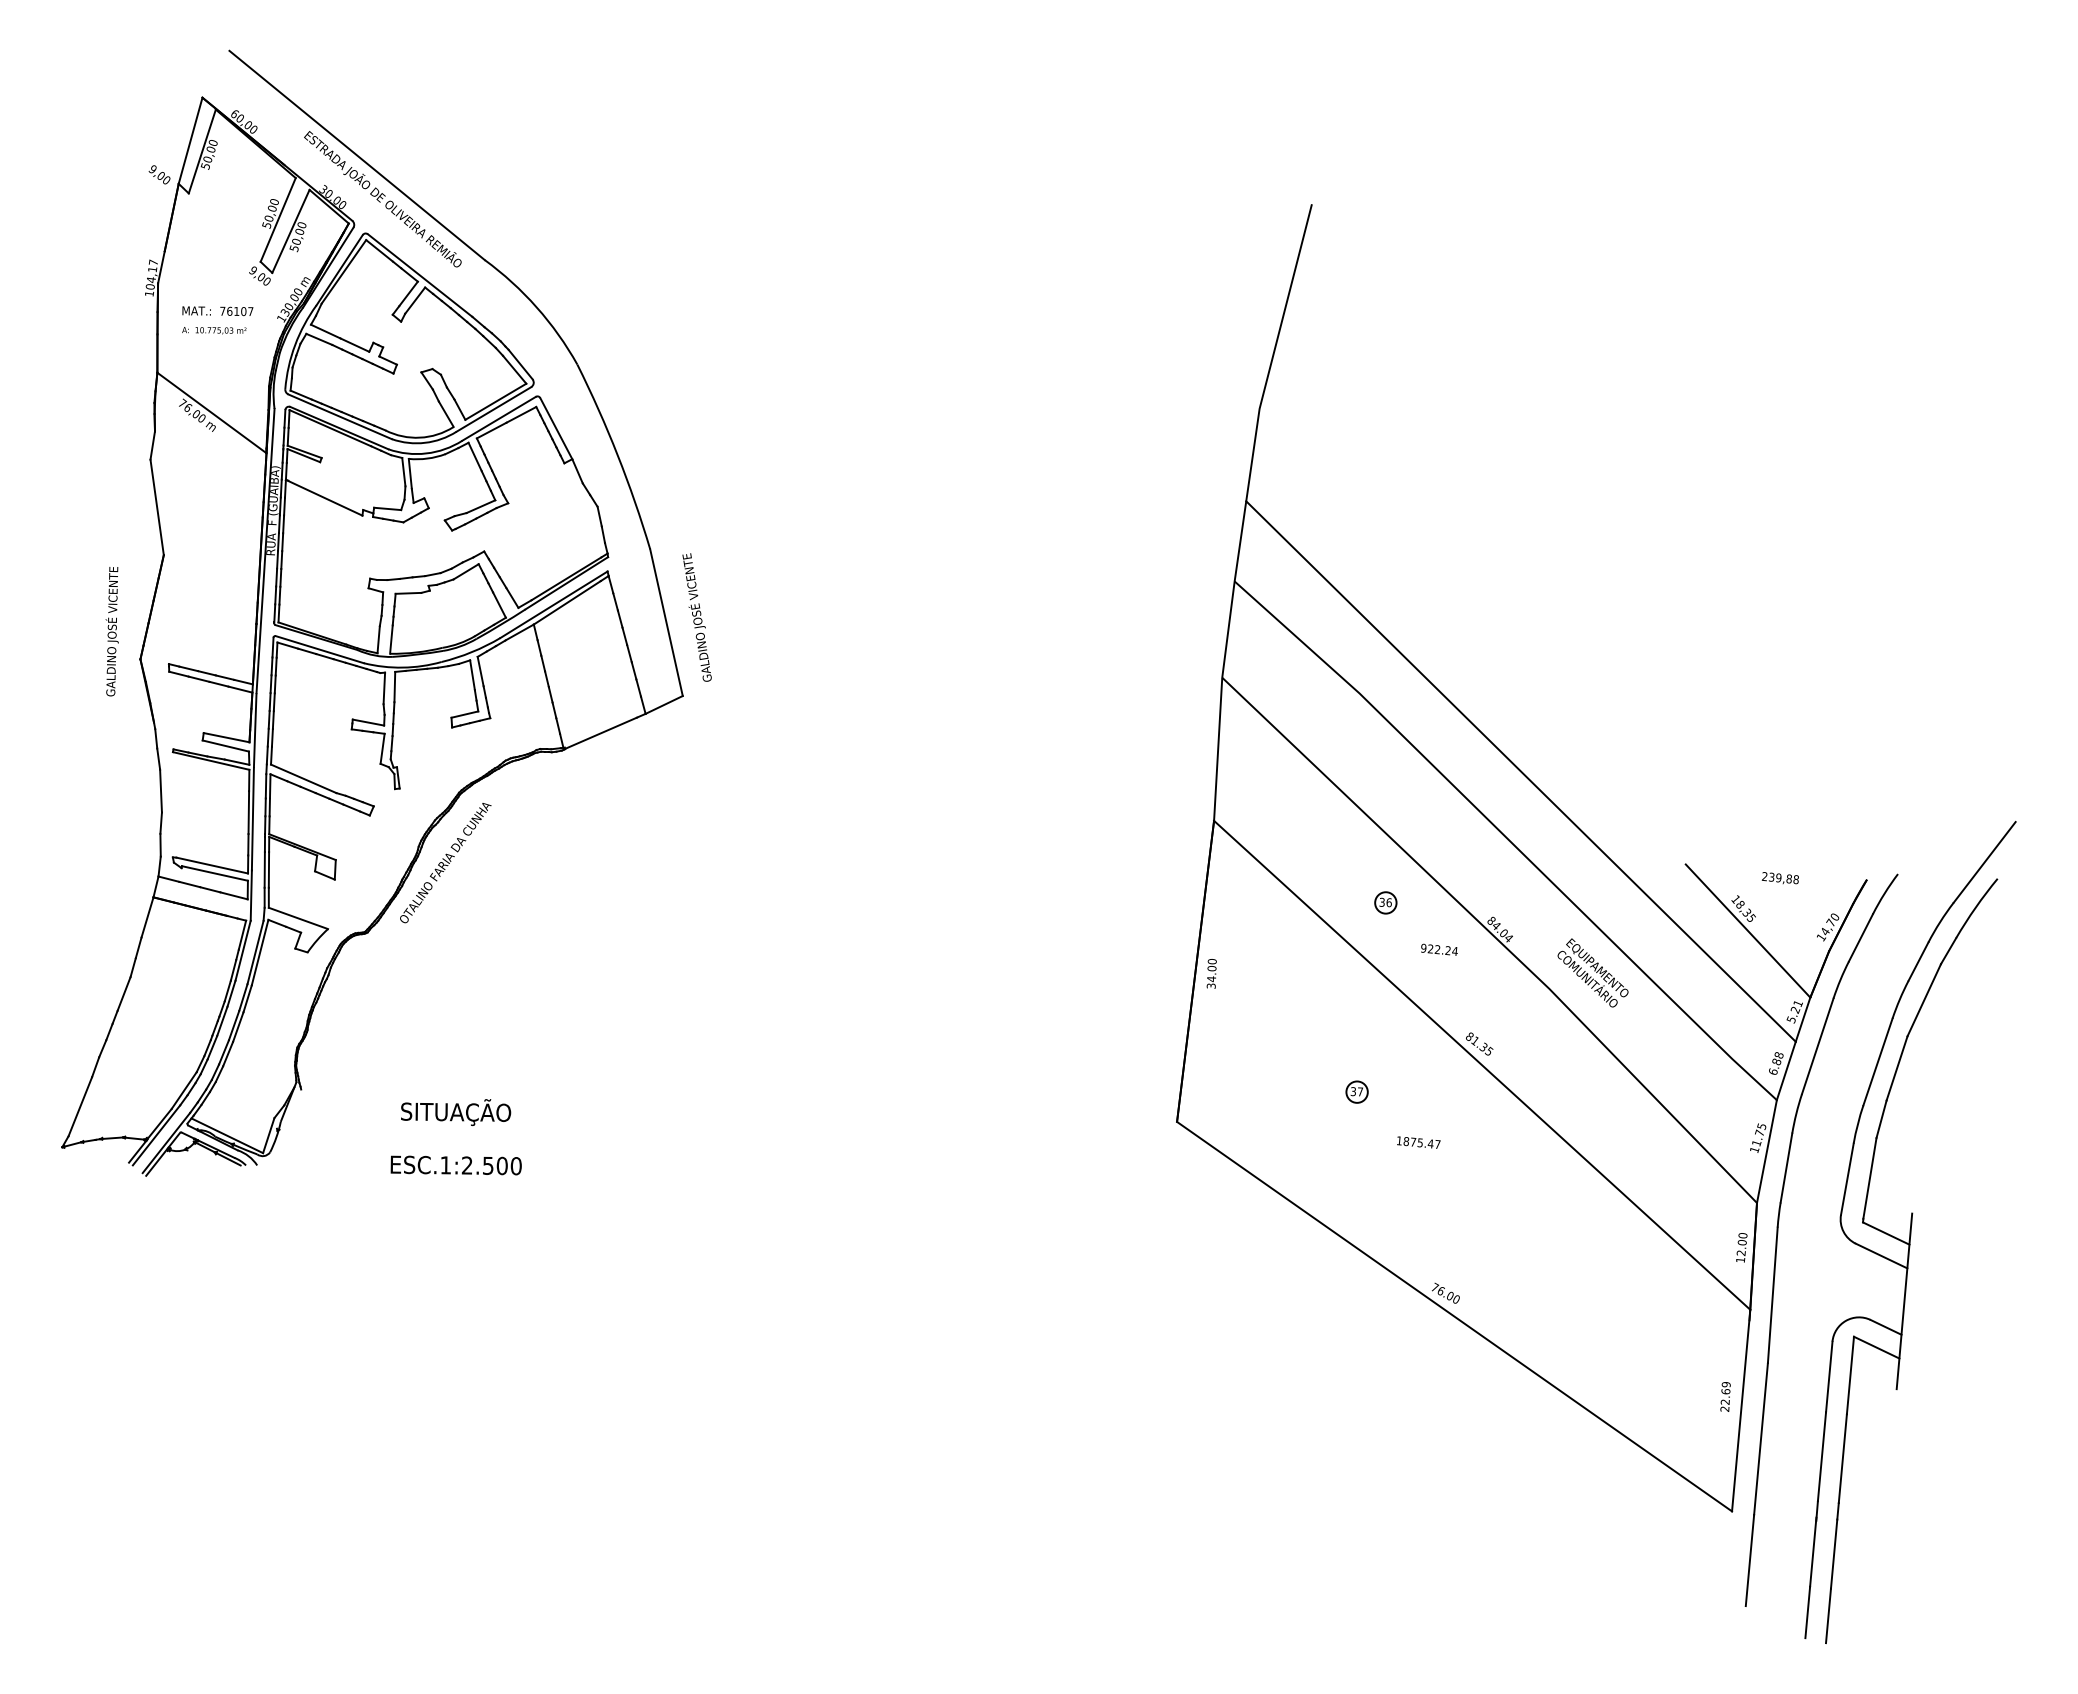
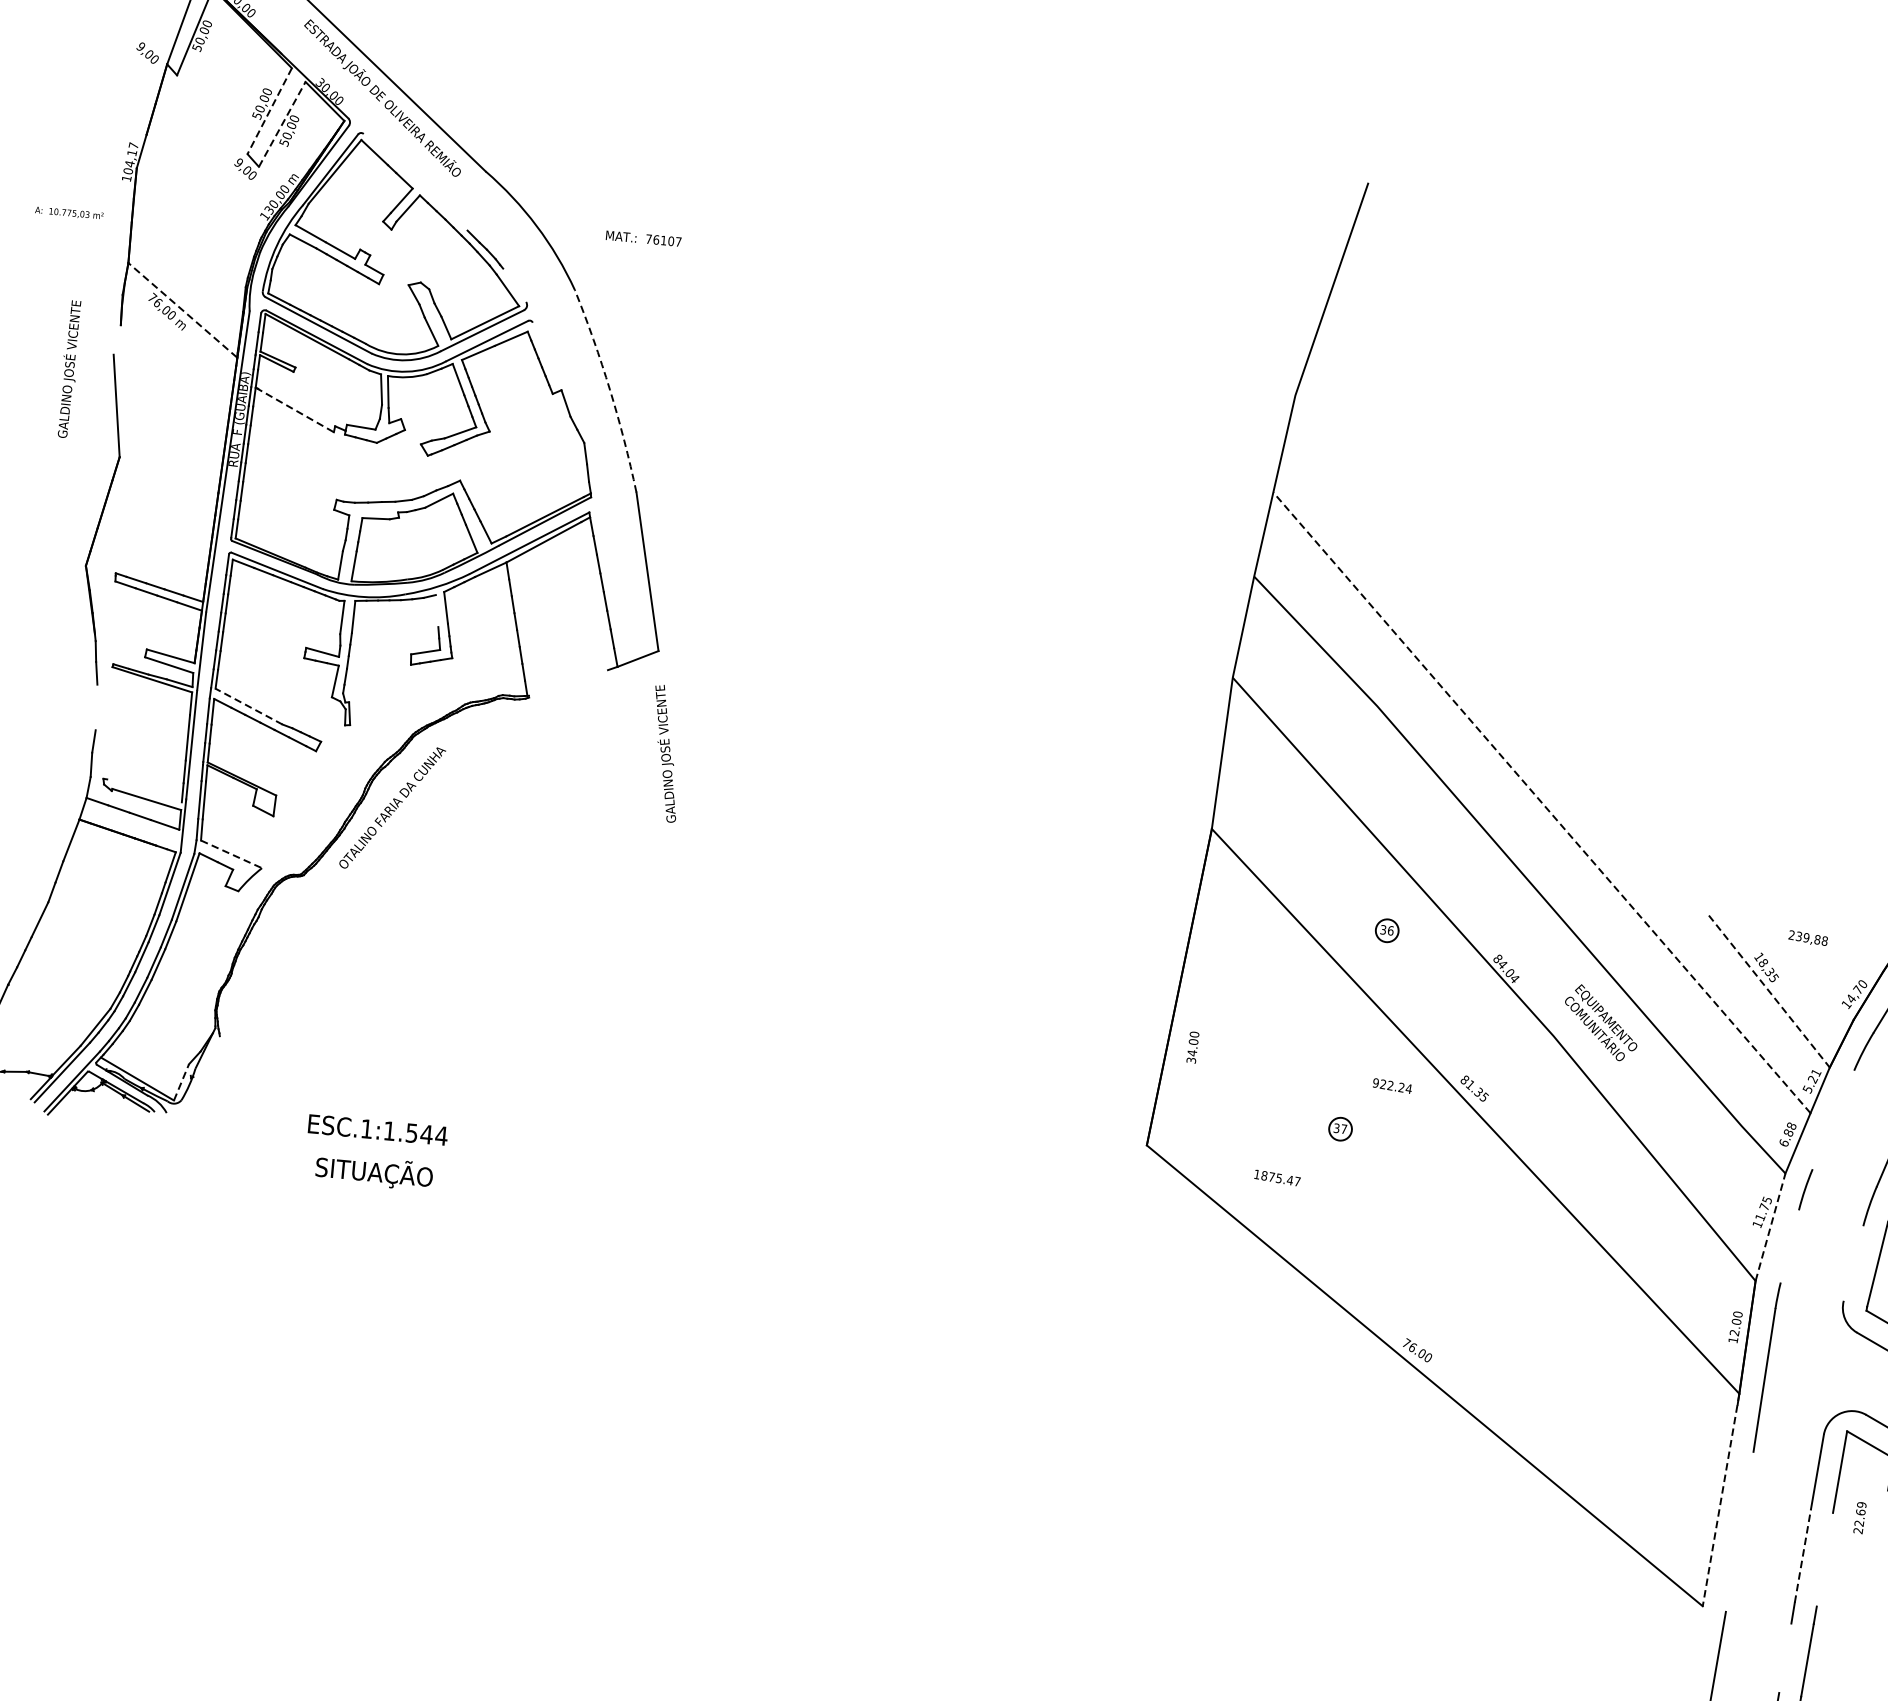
line: (278, 220) -> (269, 111), solid -> dashed
line: (291, 230) -> (282, 123), solid -> dashed
line: (419, 275) -> (414, 182), removed
text: (217, 311) -> (643, 239), moved
text: (214, 330) -> (69, 213), moved
line: (520, 364) -> (514, 285), removed
line: (211, 412) -> (182, 309), solid -> dashed
line: (556, 428) -> (547, 356), removed
line: (152, 445) -> (117, 339), removed
arc: (617, 455) -> (609, 390), solid -> dashed
line: (324, 497) -> (295, 409), solid -> dashed
text: (696, 617) -> (664, 753), moved
text: (111, 631) -> (68, 369), moved
line: (472, 675) -> (437, 611), removed
line: (599, 733) -> (566, 683), removed
line: (1520, 771) -> (1541, 802), solid -> dashed
line: (303, 778) -> (248, 706), solid -> dashed
line: (160, 790) -> (96, 706), removed
line: (212, 865) -> (144, 790), removed
line: (298, 918) -> (231, 854), solid -> dashed
line: (1748, 931) -> (1769, 992), solid -> dashed
text: (1439, 949) -> (1392, 1085), moved
text: (1211, 973) -> (1192, 1047), moved
line: (1817, 1046) -> (1833, 1120), removed
text: (456, 1112) -> (374, 1172), moved
line: (268, 1135) -> (181, 1082), solid -> dashed
text: (1418, 1142) -> (1277, 1177), moved
line: (1767, 1151) -> (1771, 1227), solid -> dashed
text: (491, 1165) -> (415, 1133), ESC.1:2.500 -> ESC.1:1.544
line: (1786, 1167) -> (1789, 1245), removed
line: (1847, 1178) -> (1853, 1262), removed
text: (1725, 1396) -> (1859, 1517), moved
line: (1741, 1411) -> (1721, 1501), solid -> dashed
line: (1760, 1438) -> (1739, 1531), removed
line: (1821, 1456) -> (1802, 1555), solid -> dashed
line: (1842, 1458) -> (1824, 1559), removed
line: (1813, 1551) -> (1785, 1655), removed

